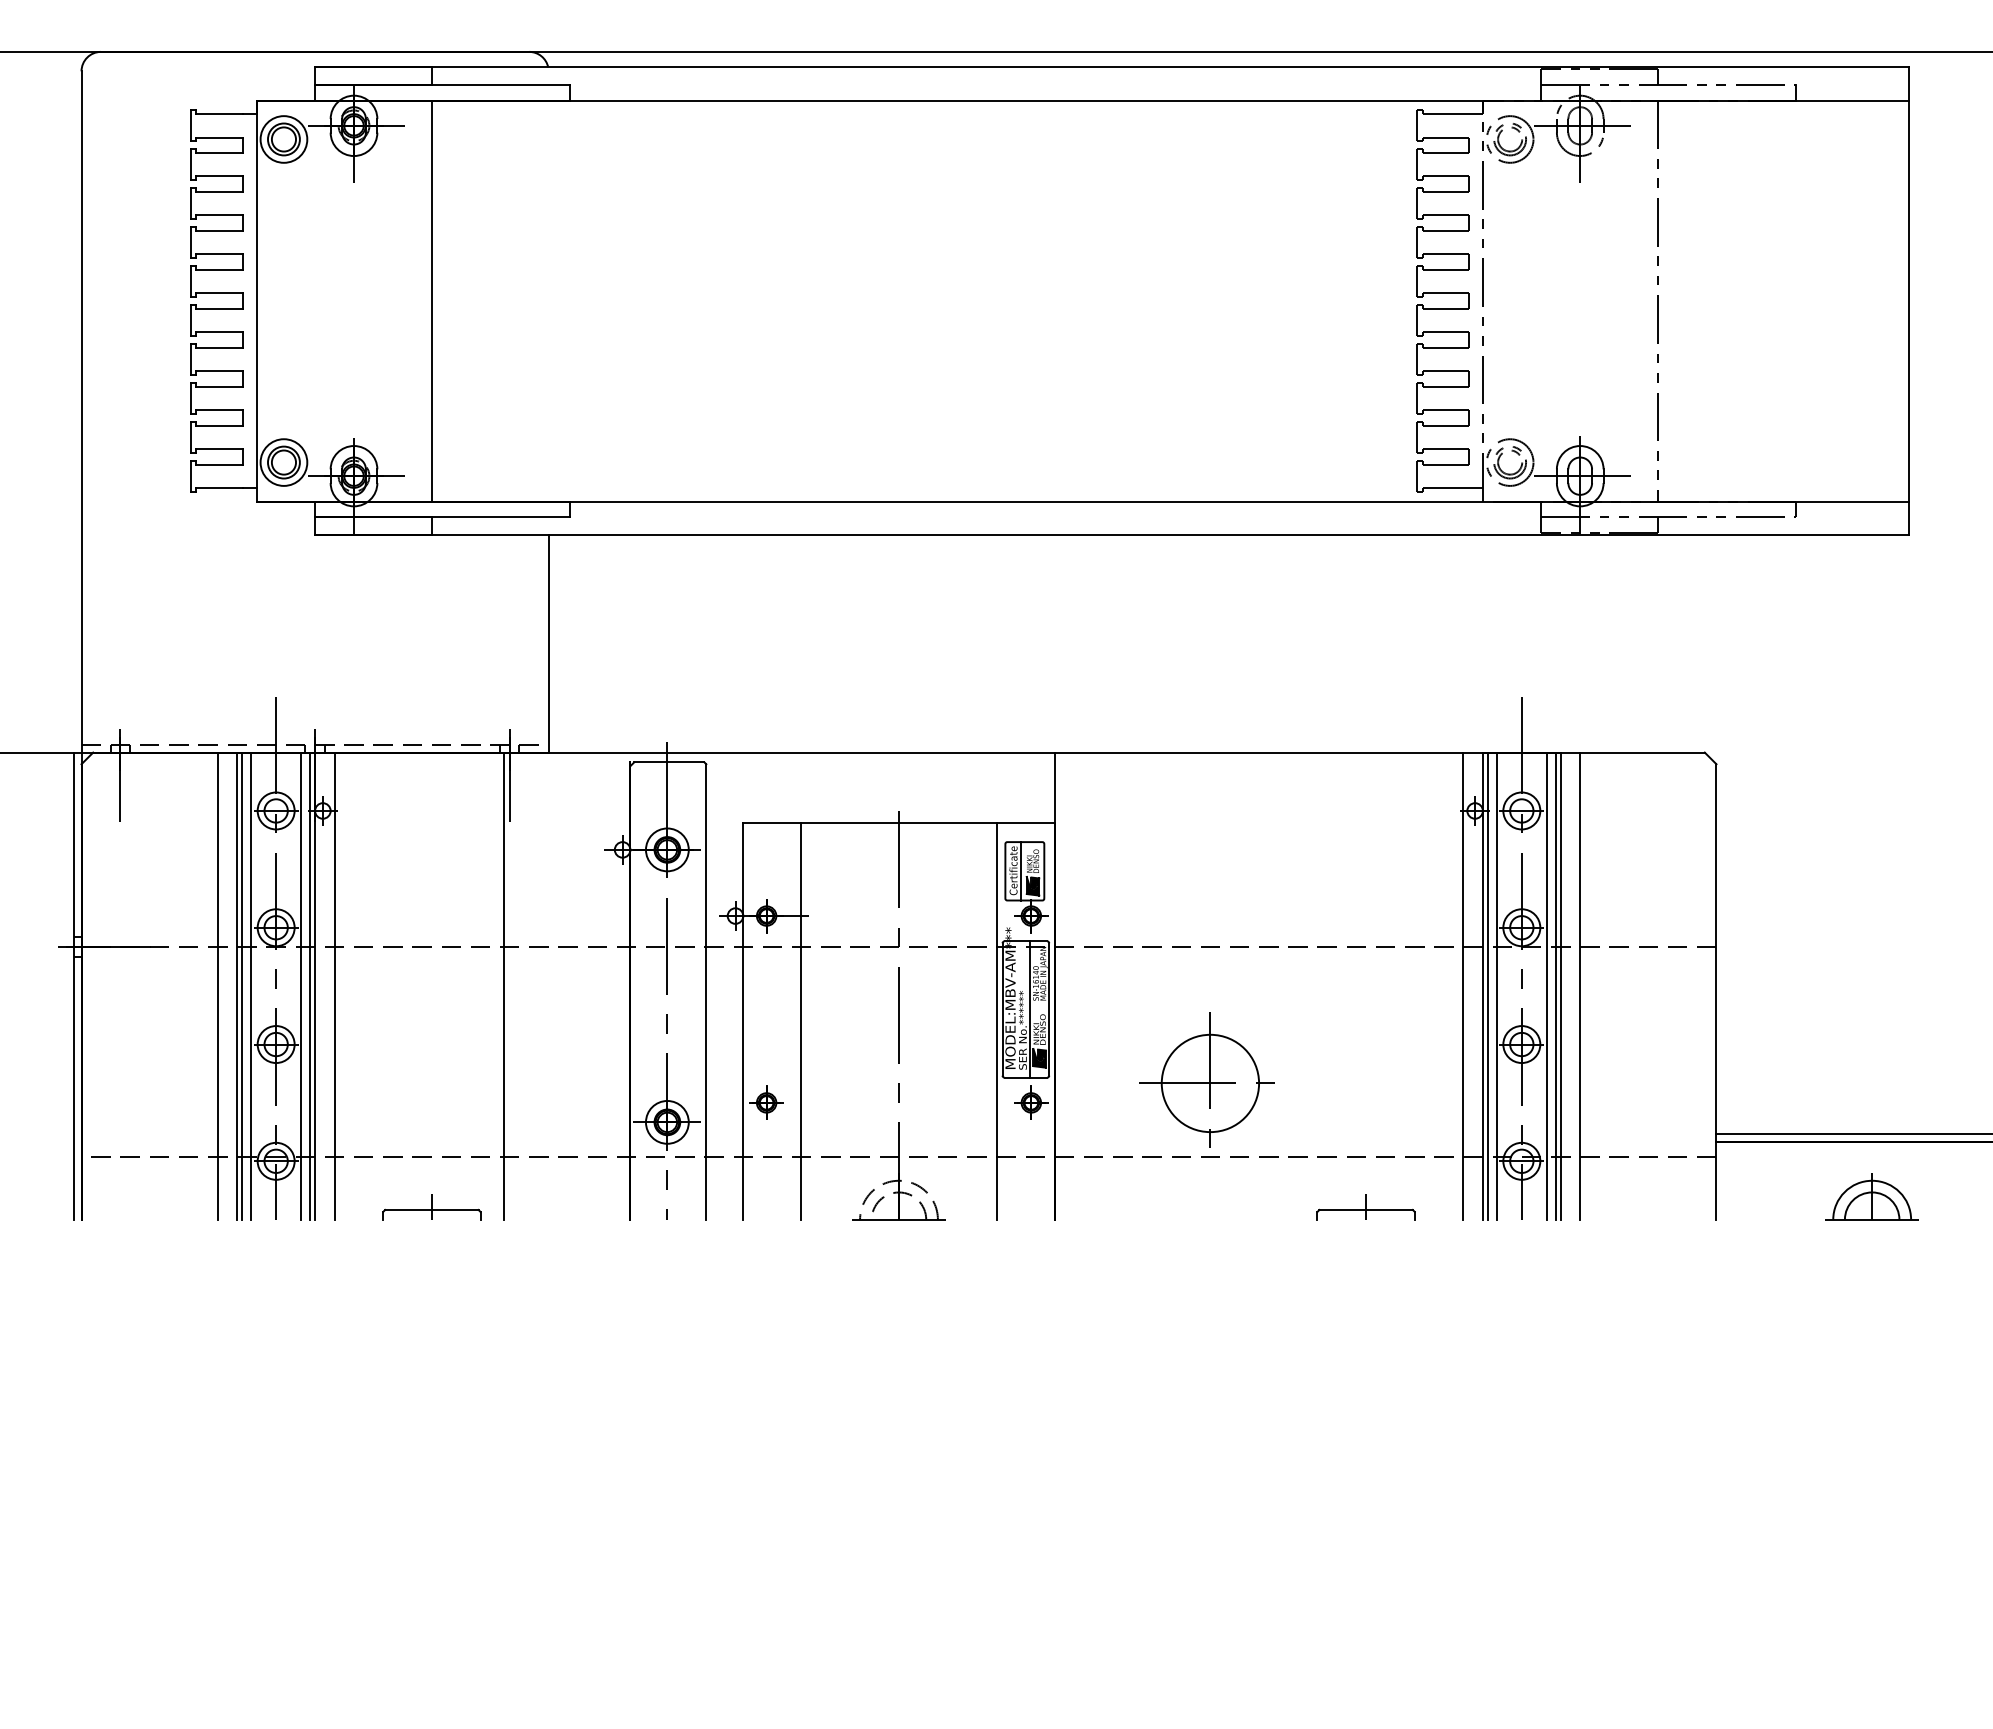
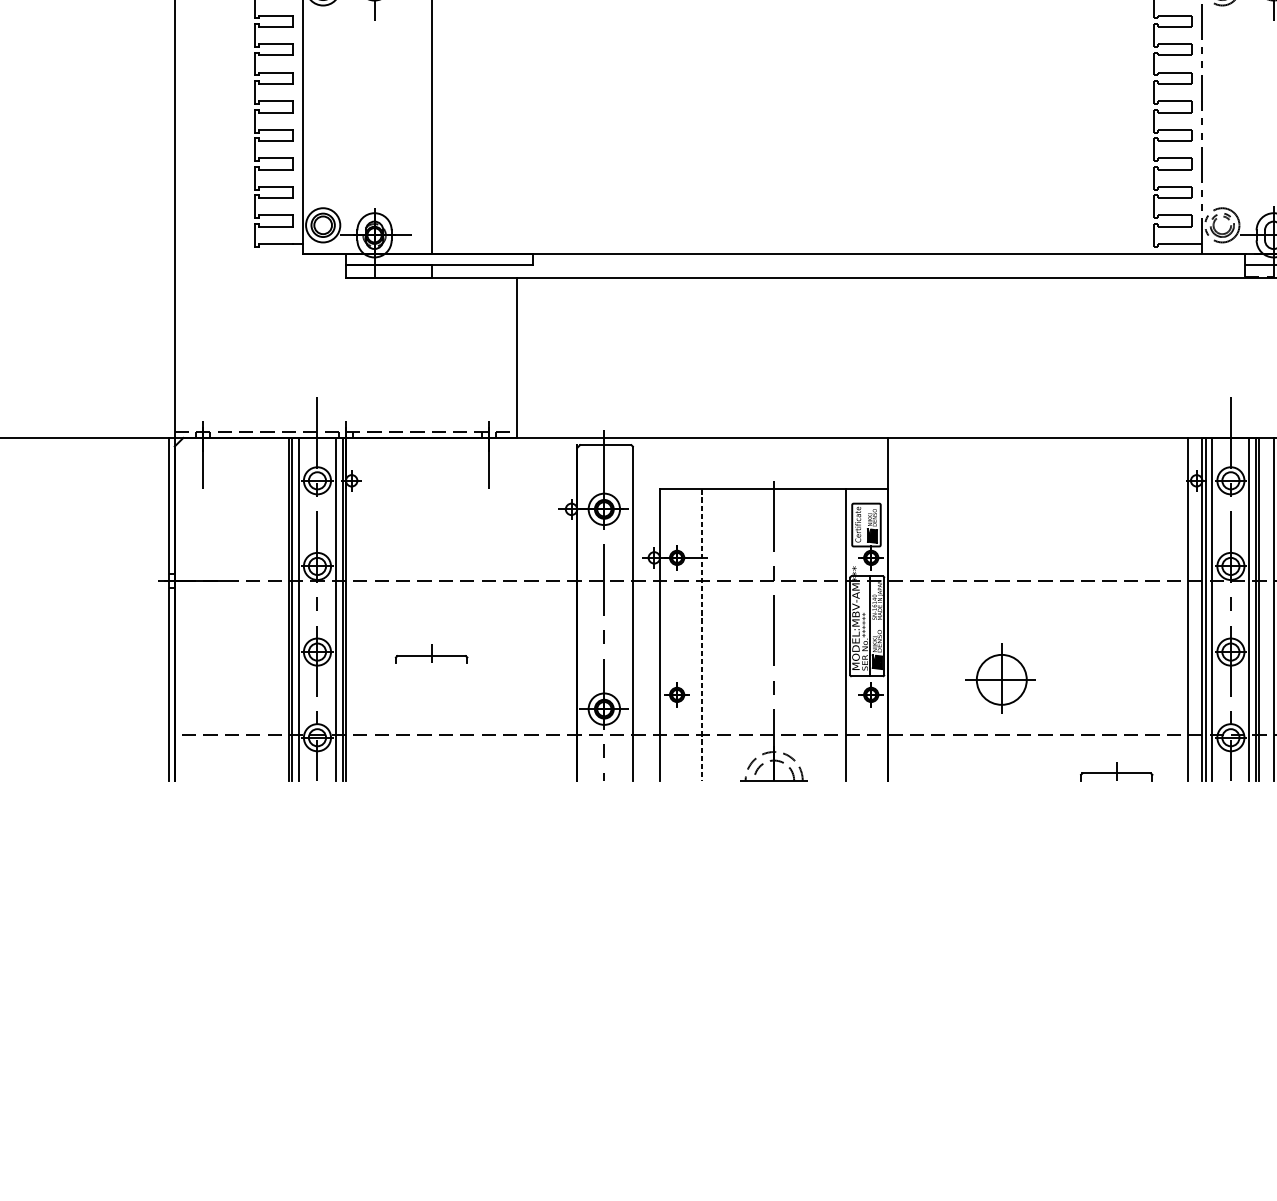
line: (1020, 871) -> (863, 525), removed
line: (217, 985) -> (274, 608), removed
line: (334, 985) -> (360, 608), removed
line: (503, 985) -> (484, 608), removed
line: (800, 1021) -> (701, 635), solid -> dashed
part: (1206, 1079) -> (999, 677), size x0.7
part: (431, 1207) -> (431, 654), moved

